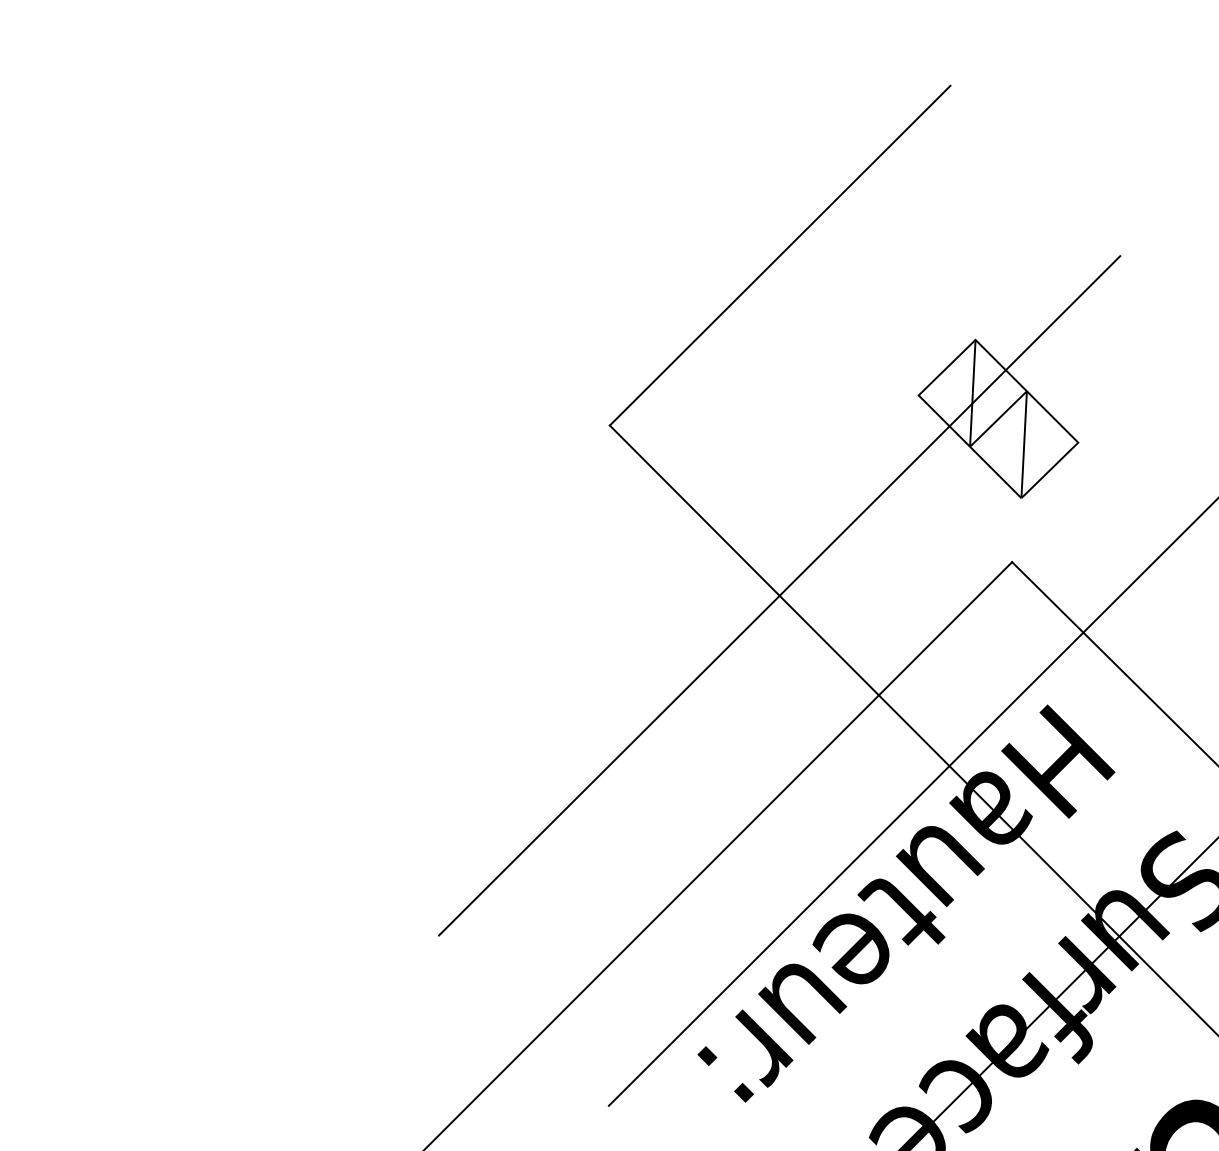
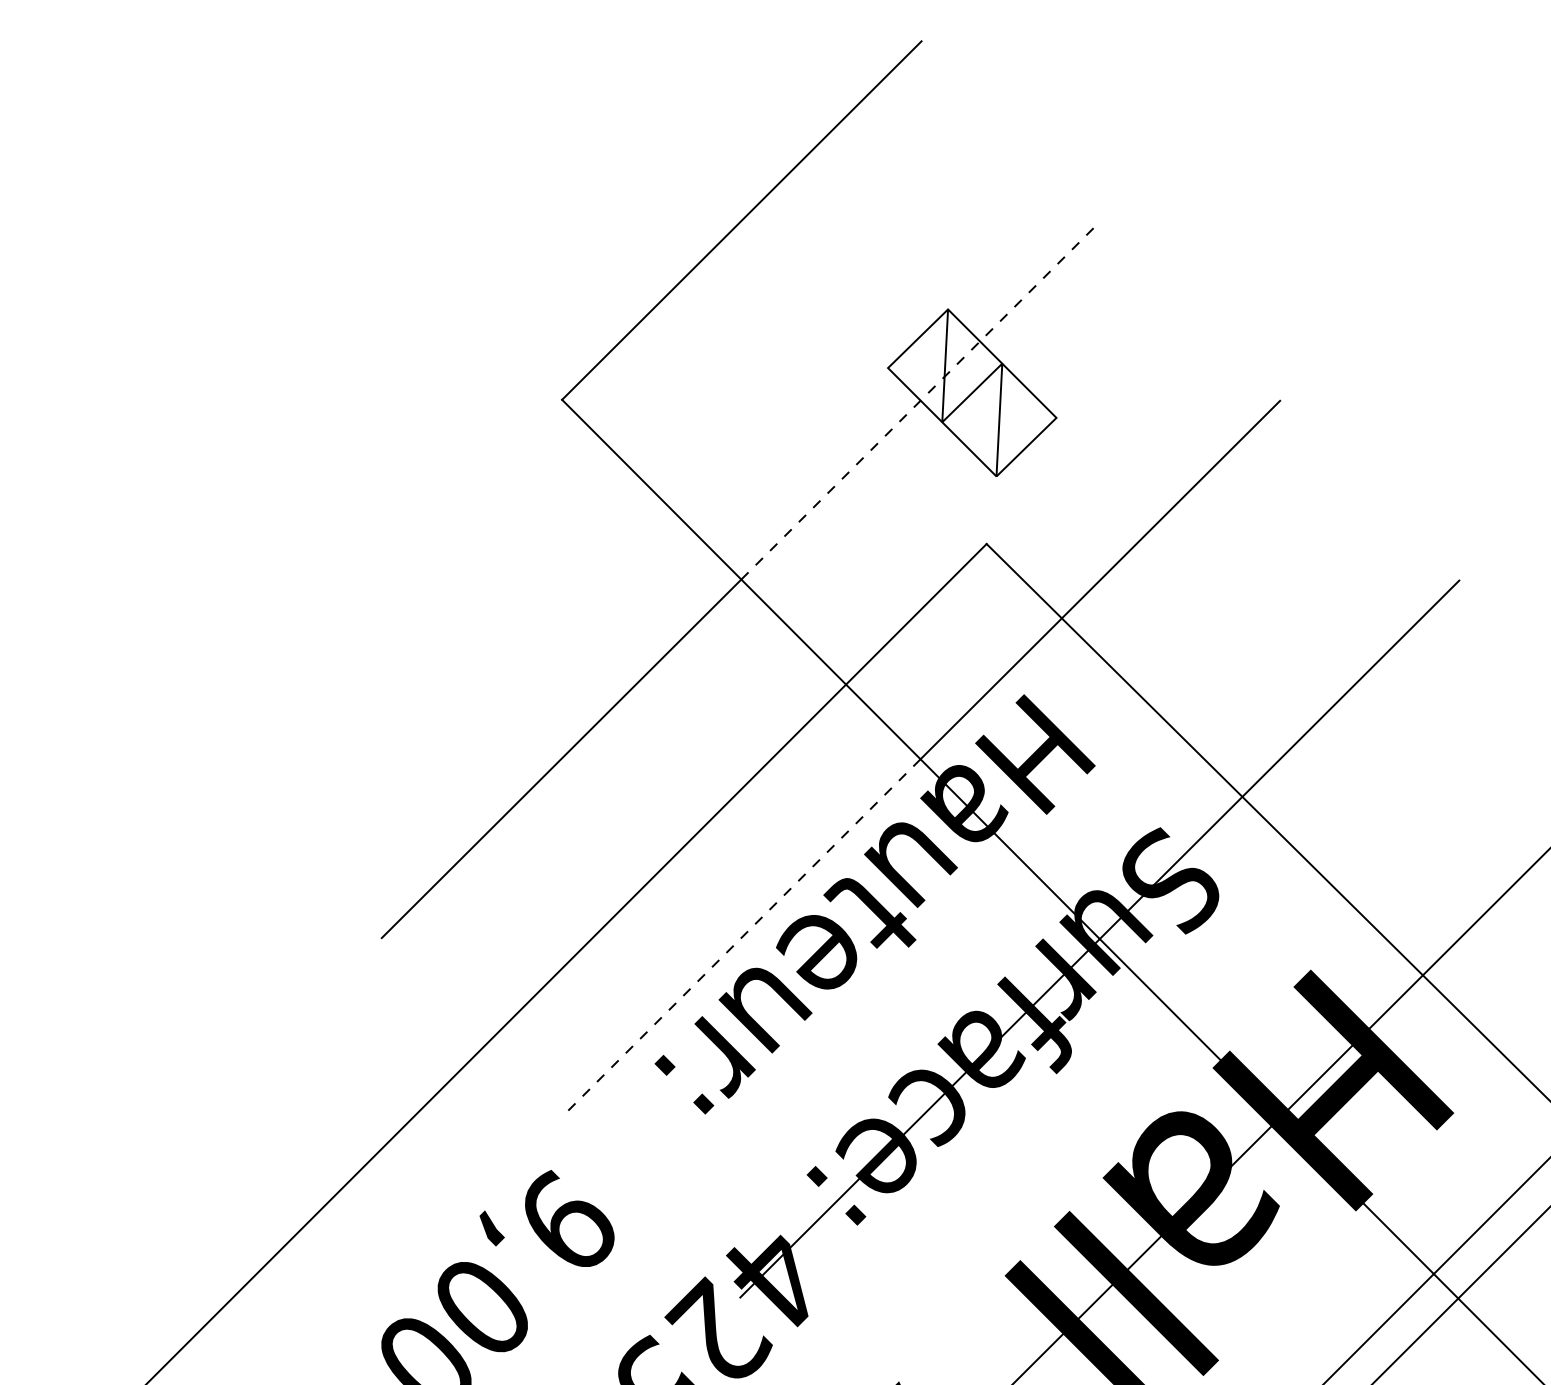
line: (950, 426) -> (921, 400), solid -> dashed
line: (778, 935) -> (740, 938), solid -> dashed

